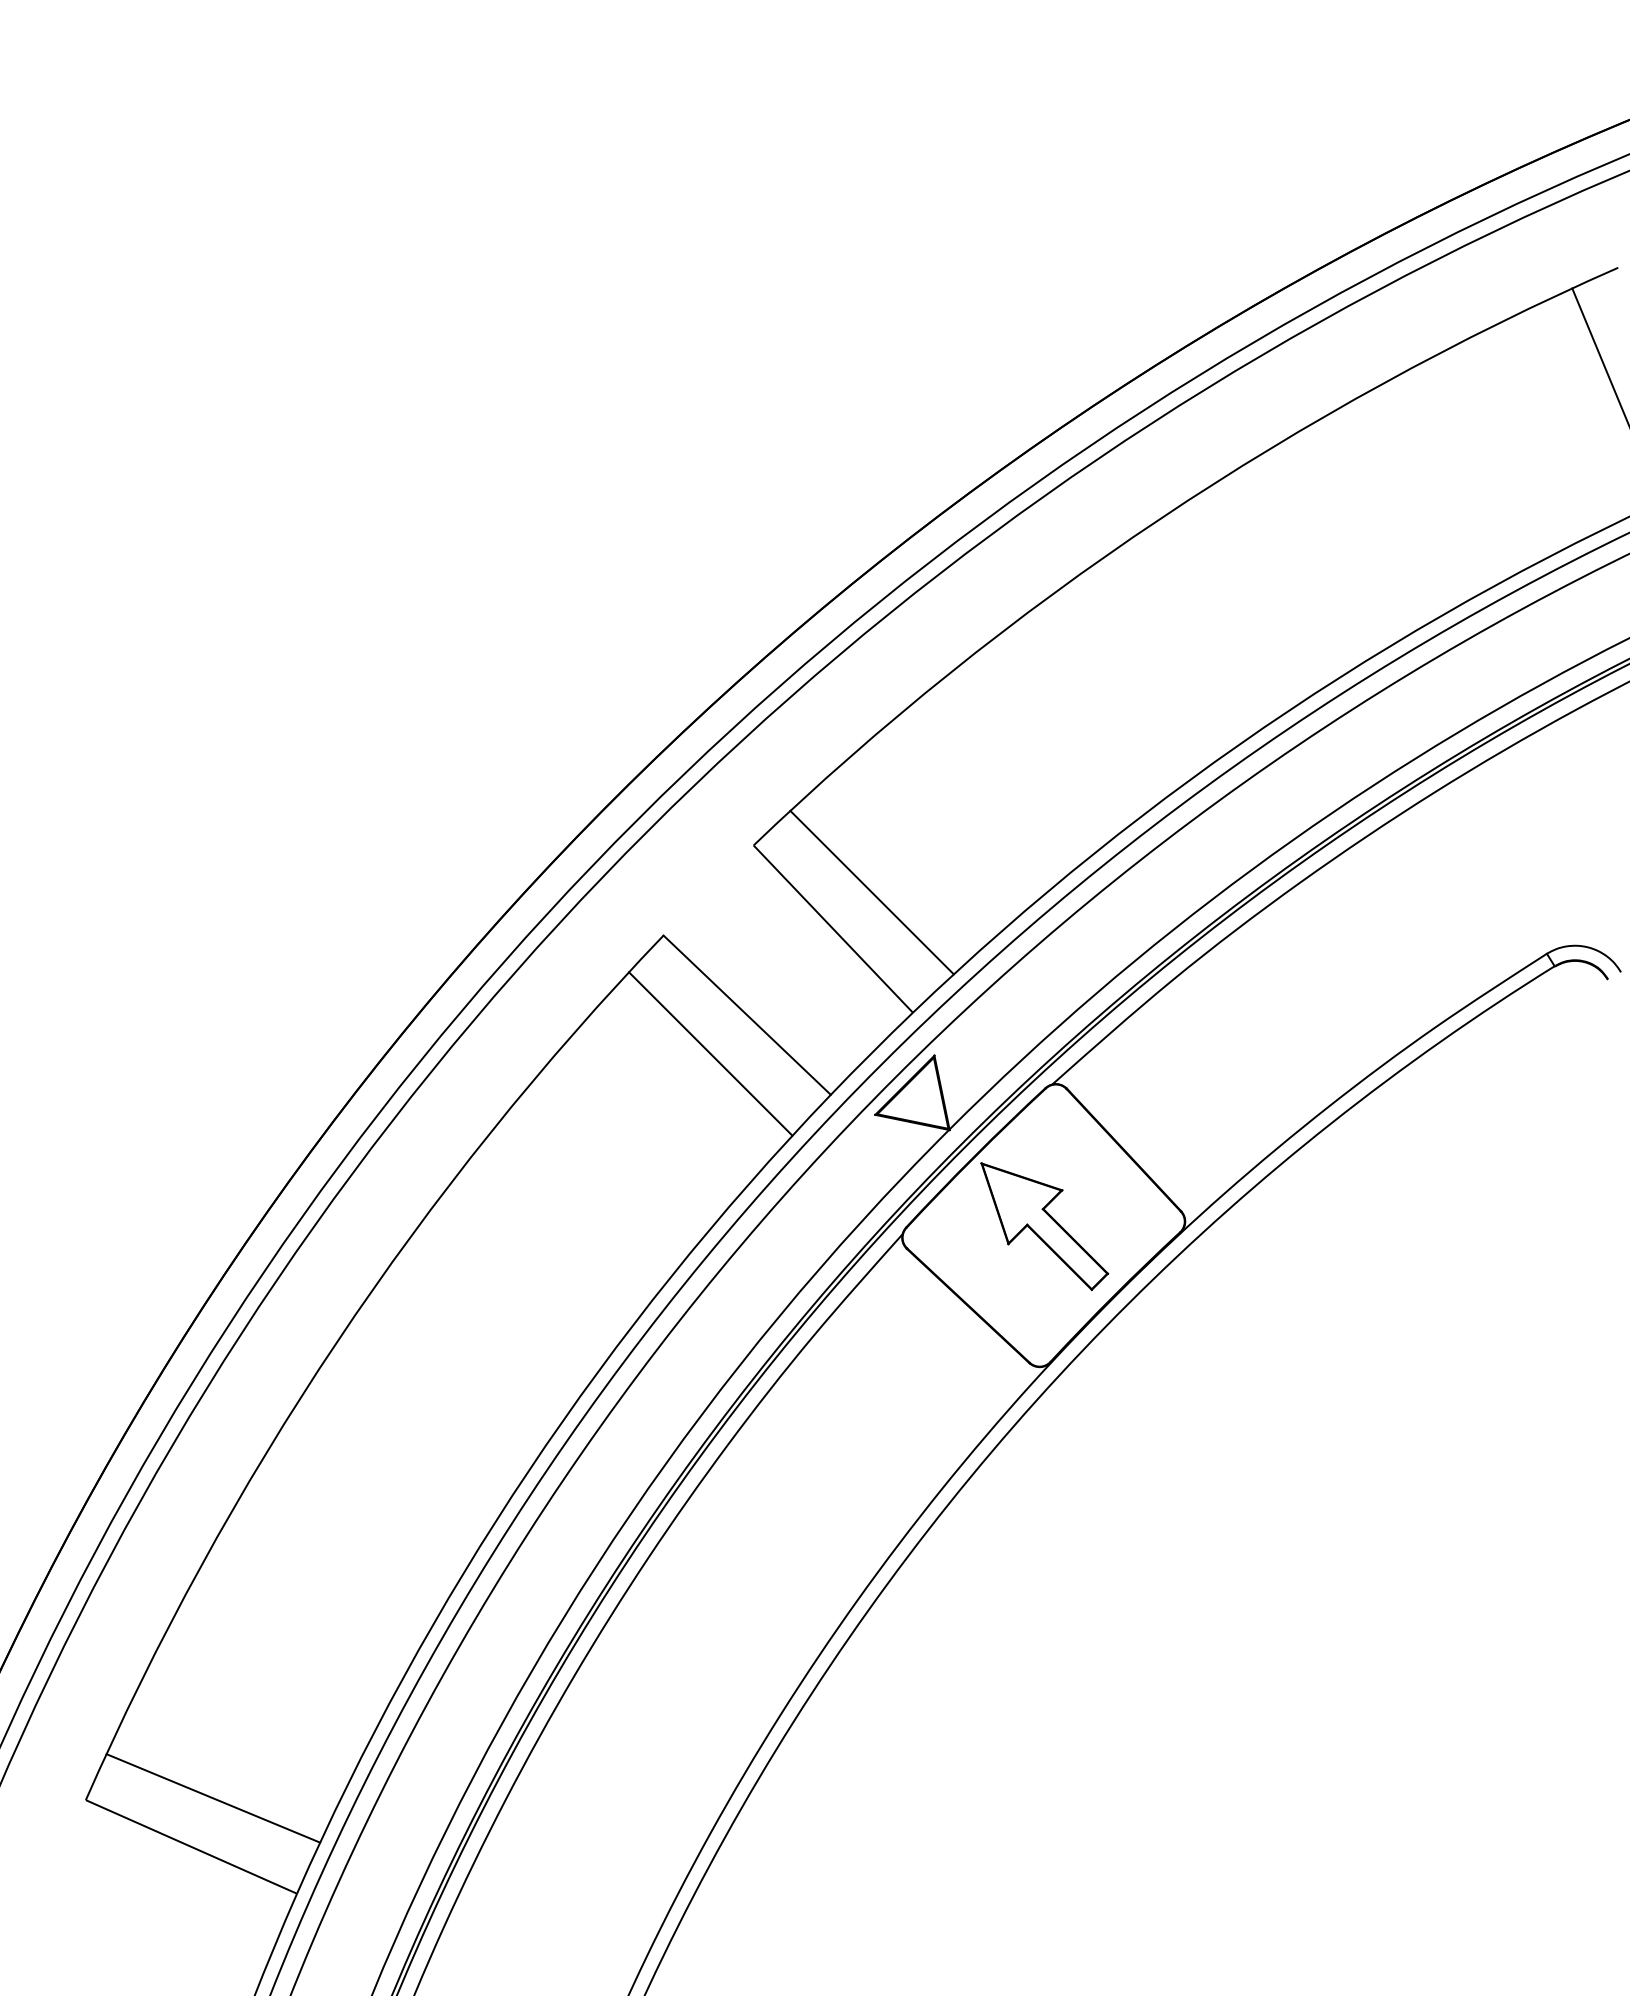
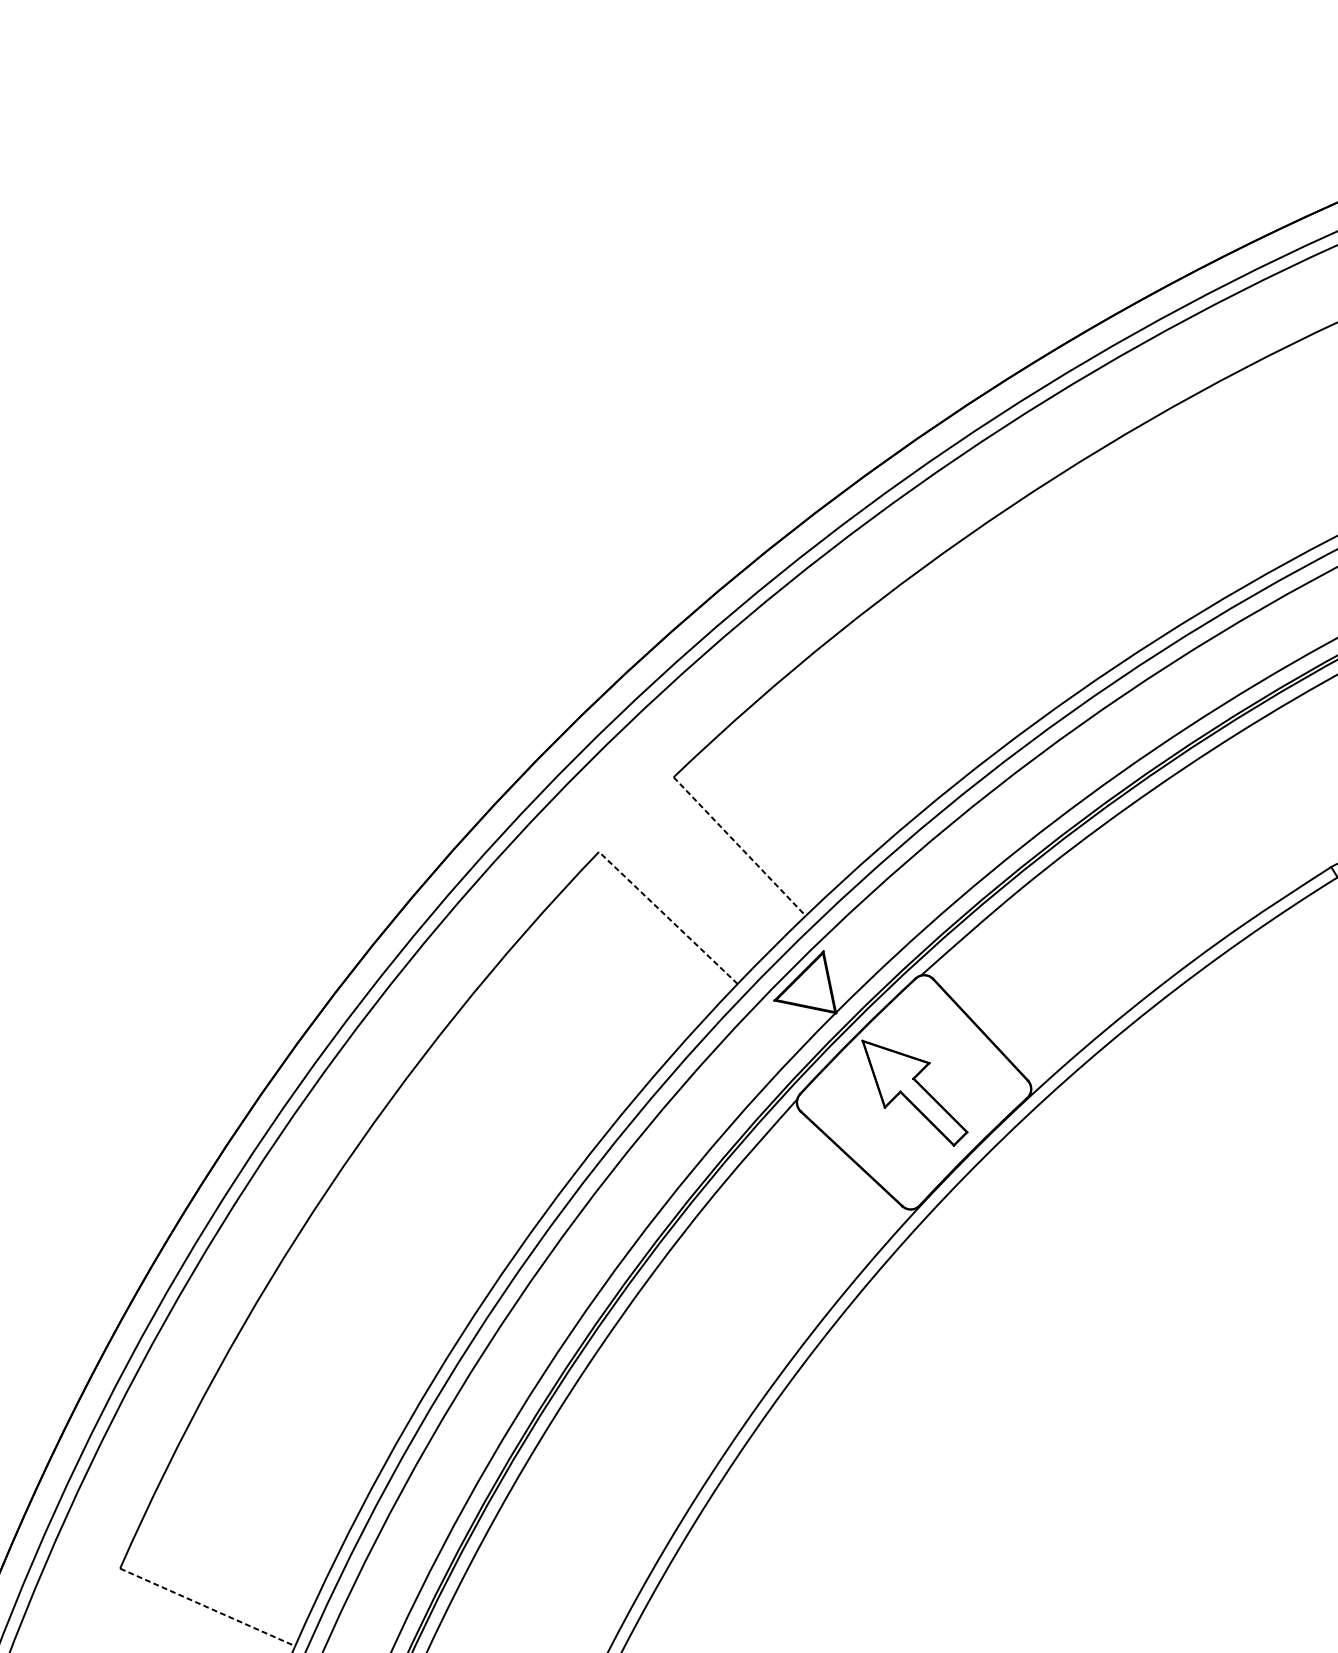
line: (871, 892) -> (771, 816), removed
line: (834, 929) -> (740, 846), solid -> dashed
line: (746, 1014) -> (667, 917), solid -> dashed
line: (710, 1053) -> (637, 949), removed
line: (213, 1798) -> (225, 1567), removed
line: (192, 1847) -> (208, 1607), solid -> dashed

